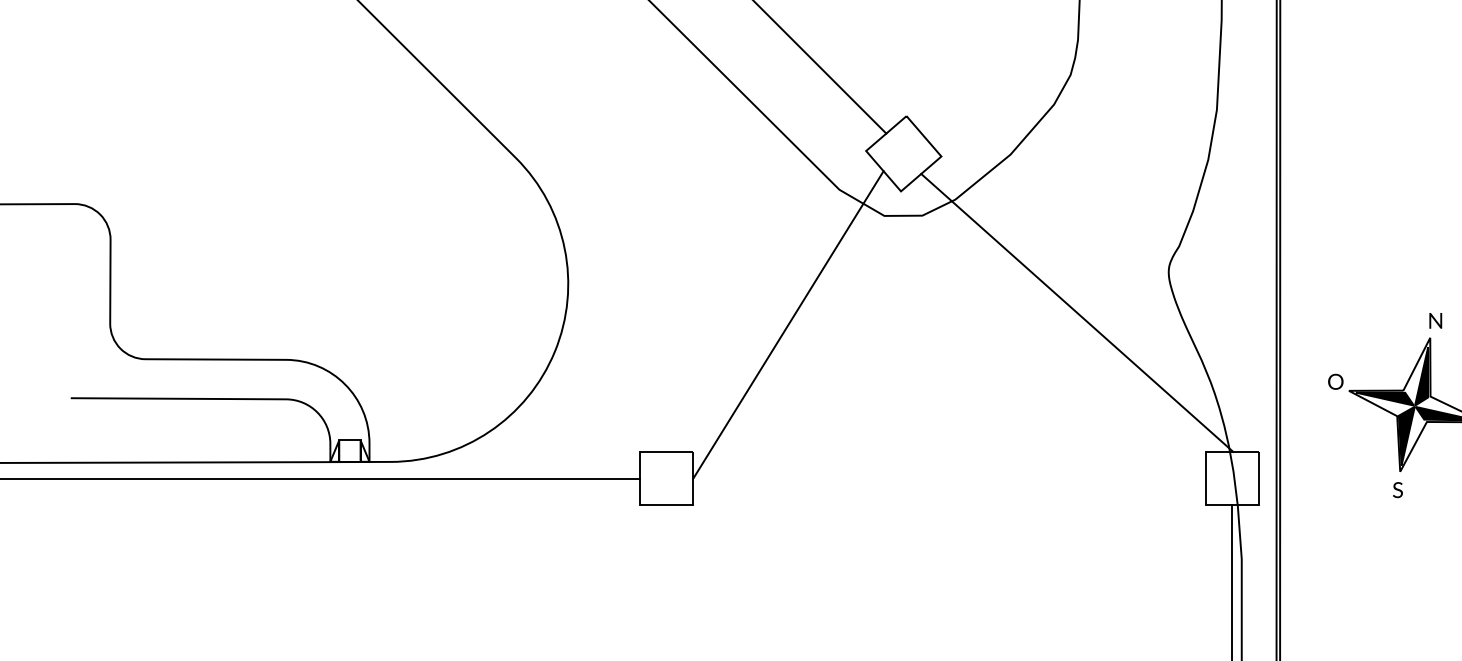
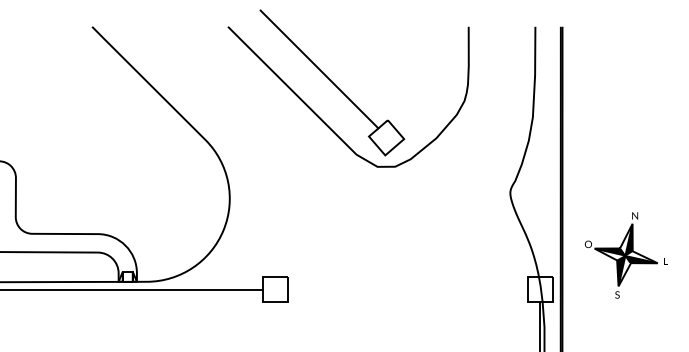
line: (1076, 313) -> (467, 212), removed
line: (788, 324) -> (332, 217), removed

